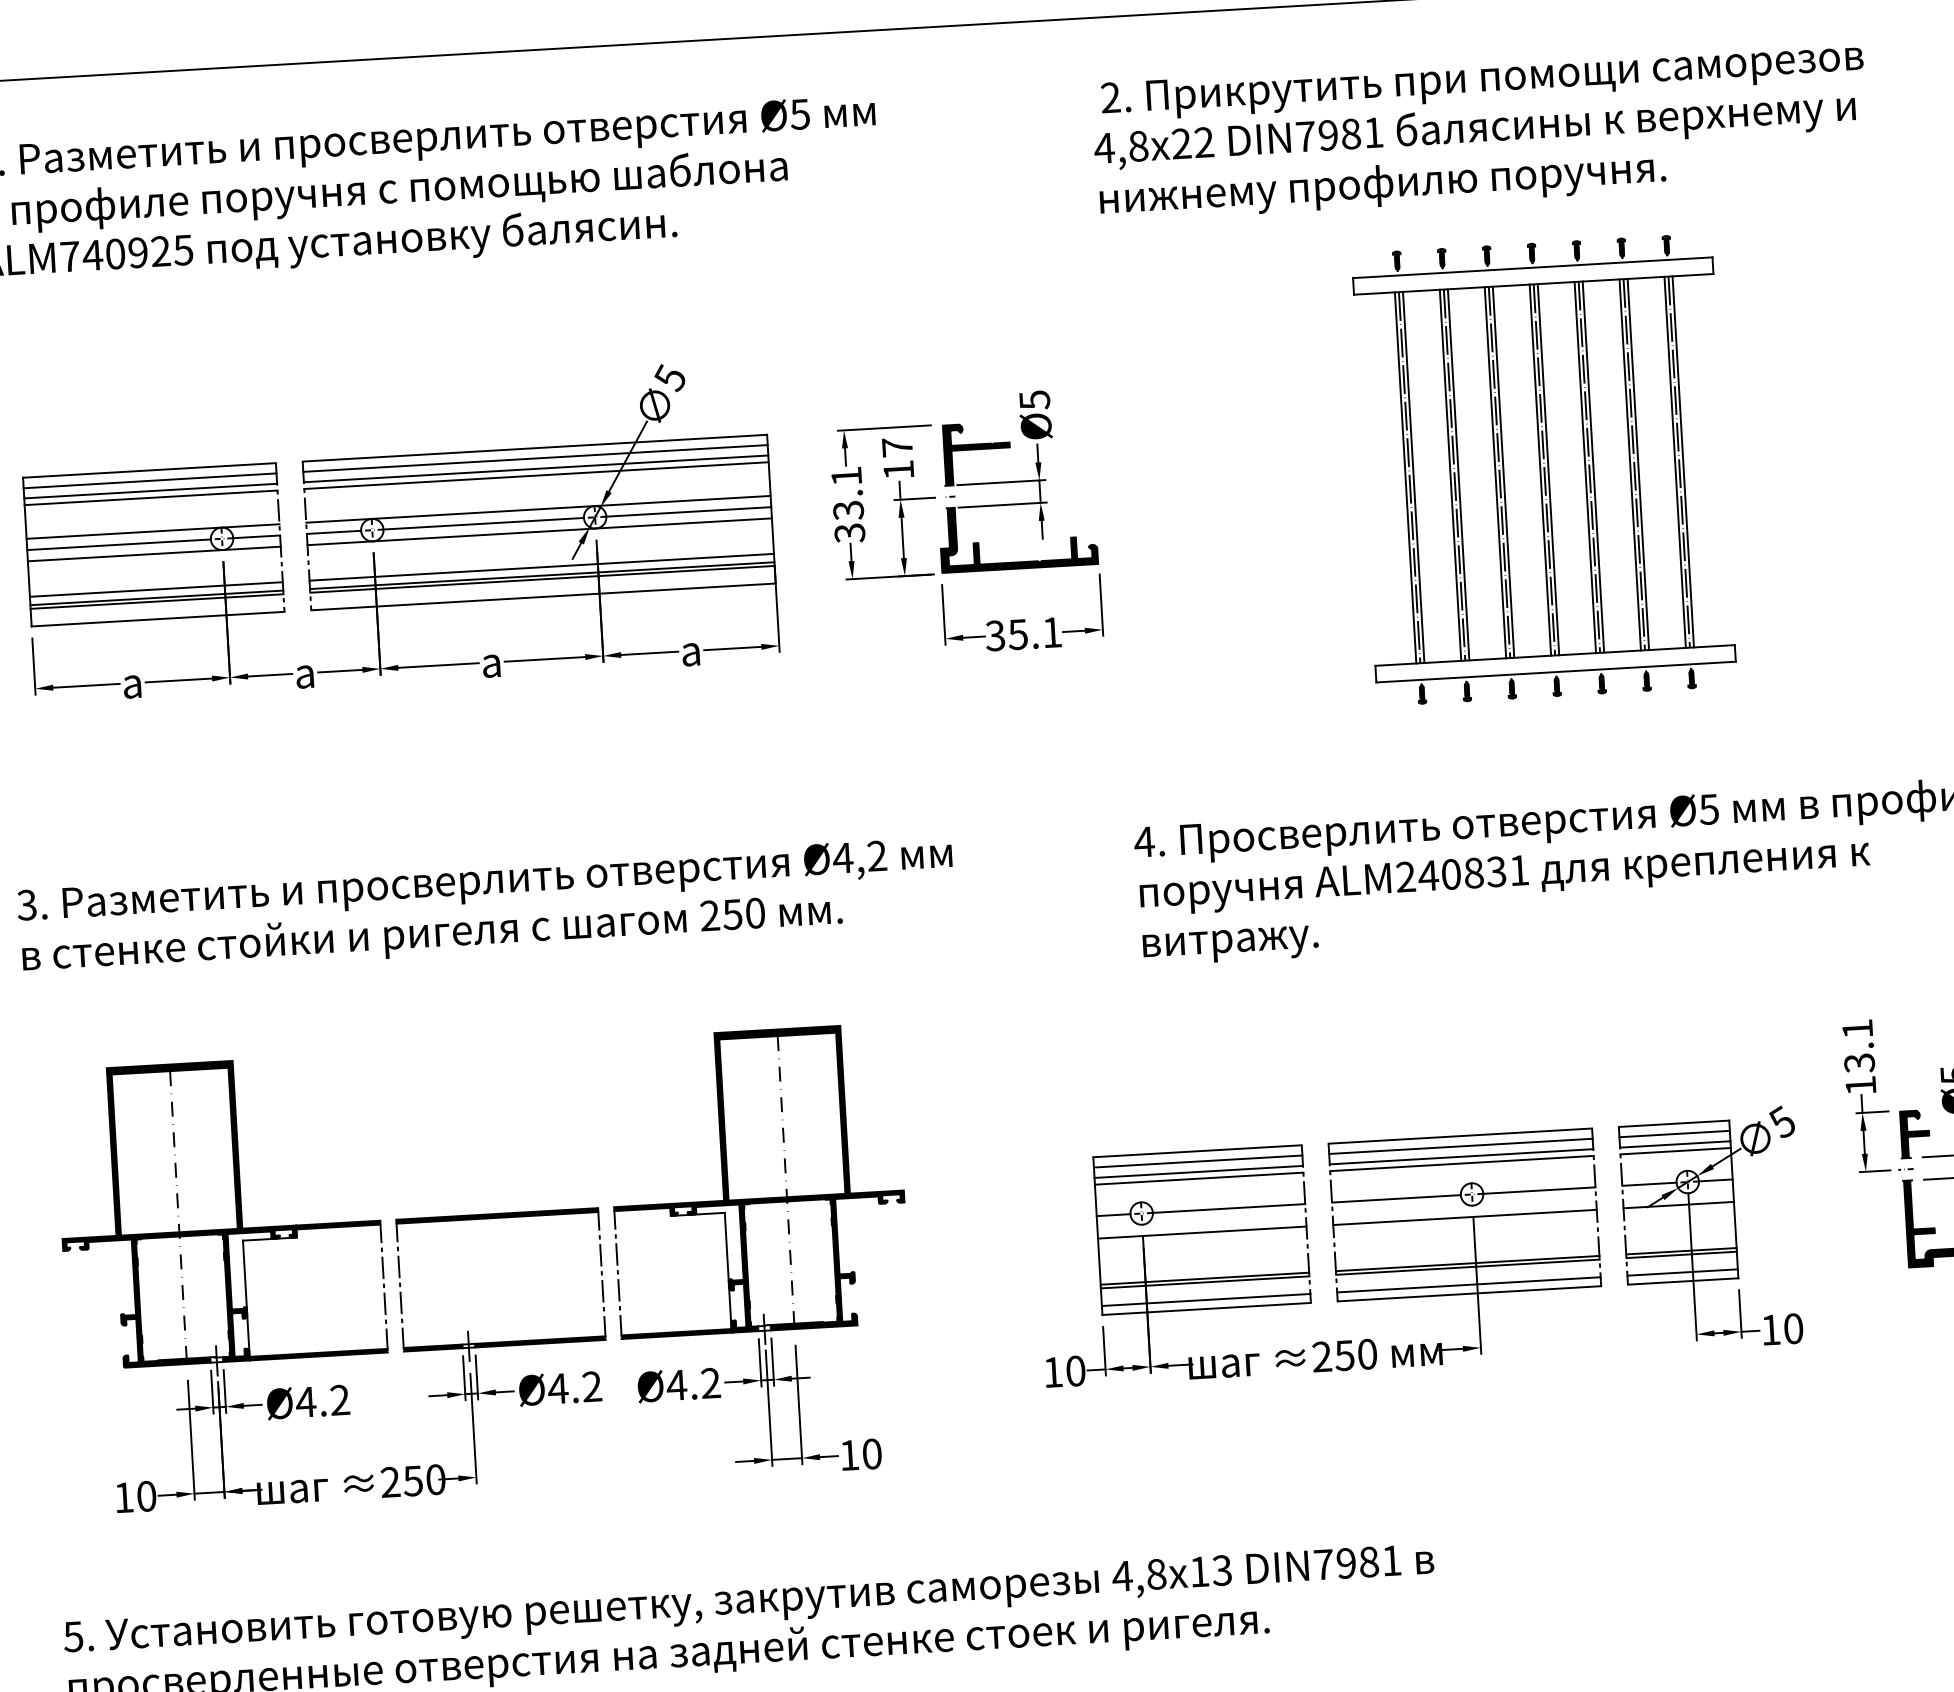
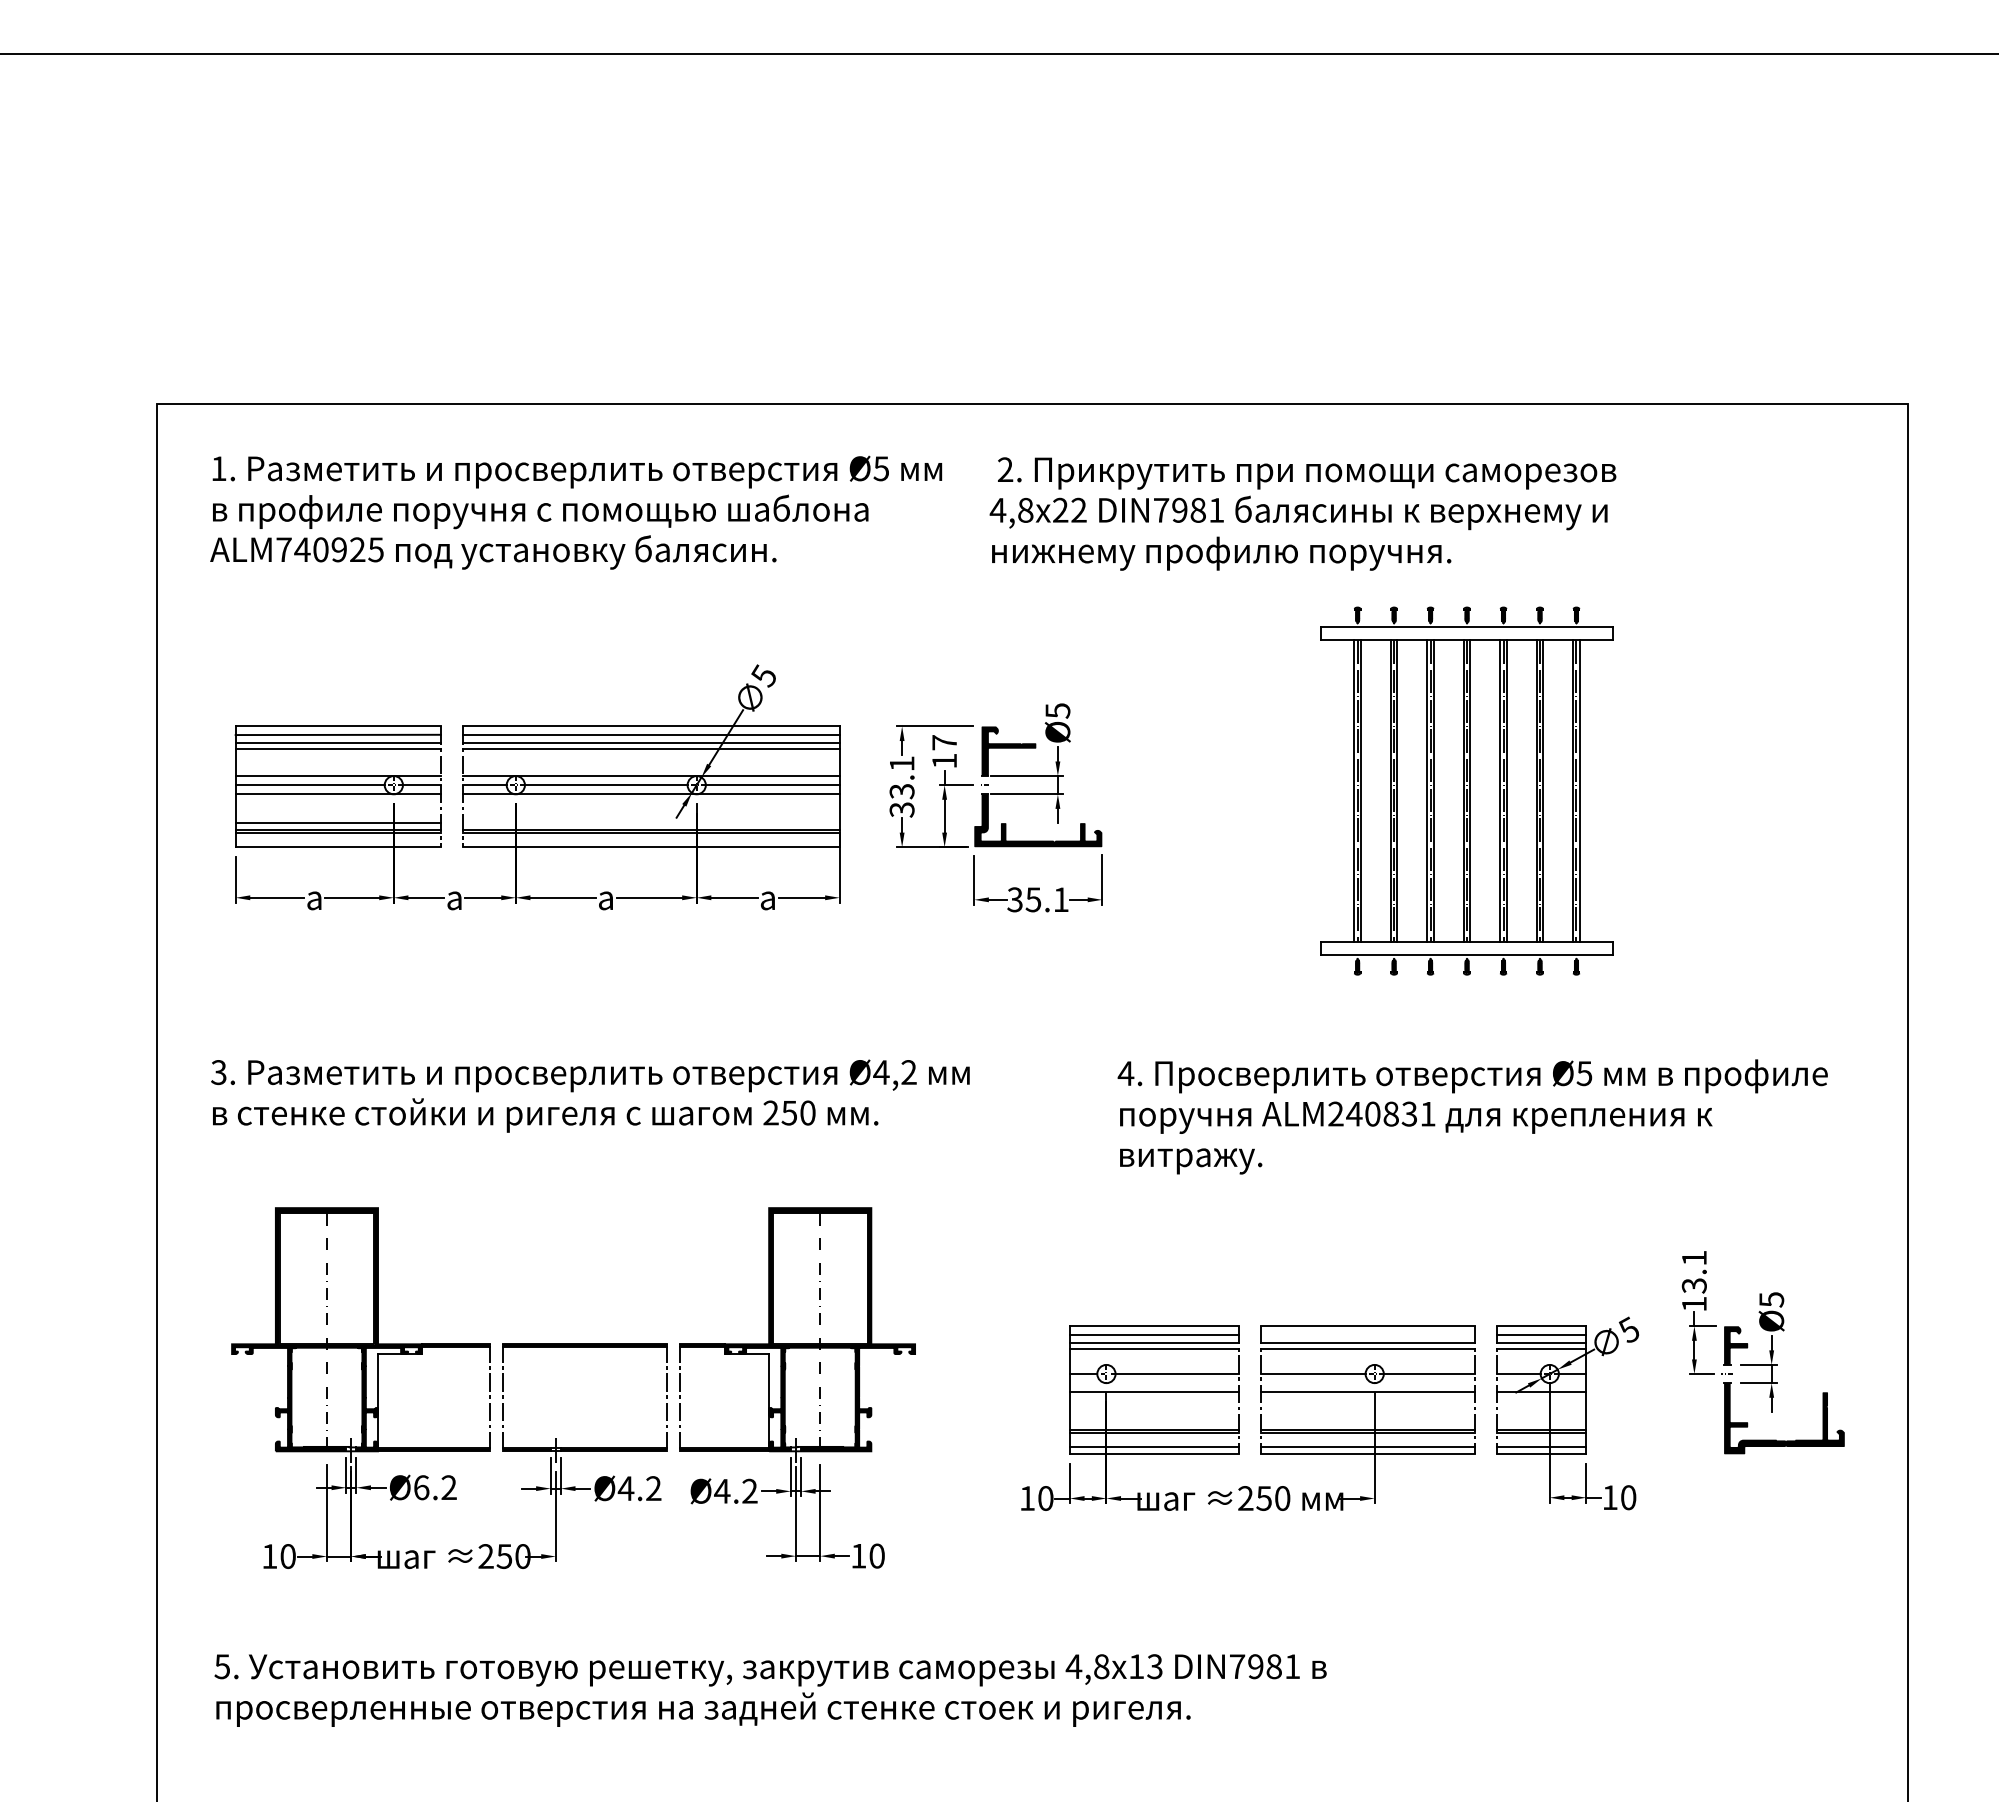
text: (1479, 130) -> (1302, 513), moved
line: (540, 567) -> (650, 823), removed
line: (1460, 1146) -> (1367, 1334), removed
text: (306, 1401) -> (421, 1487), 4.2 -> 6.2

